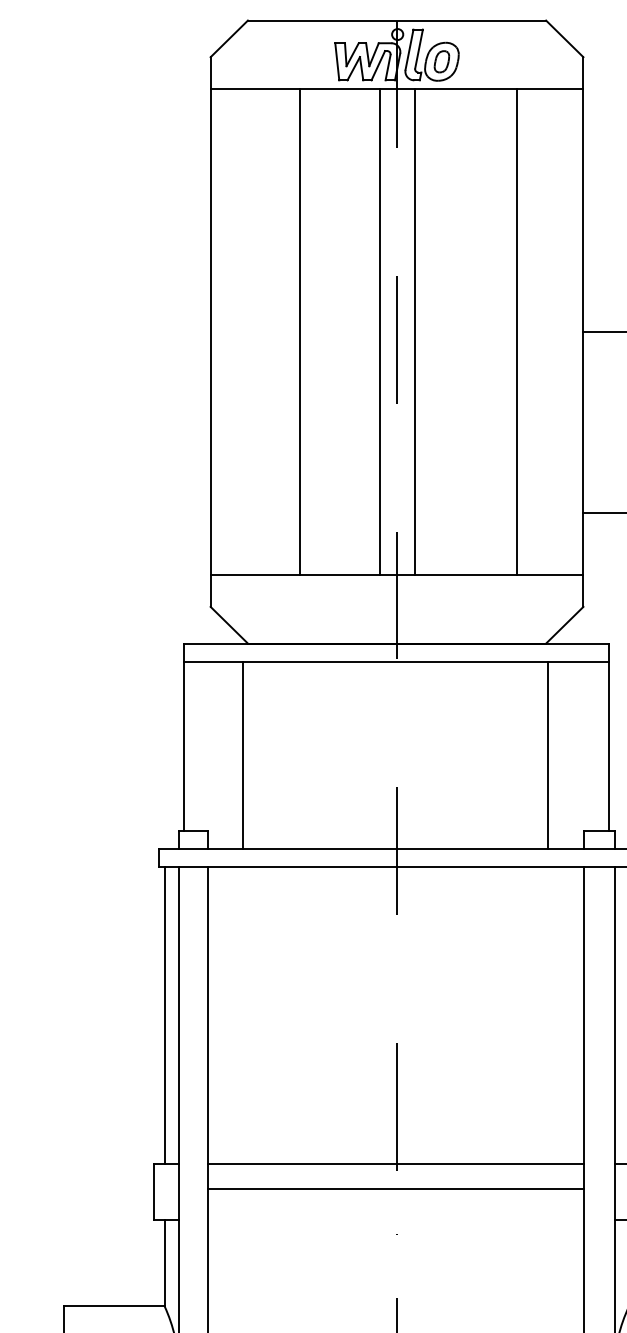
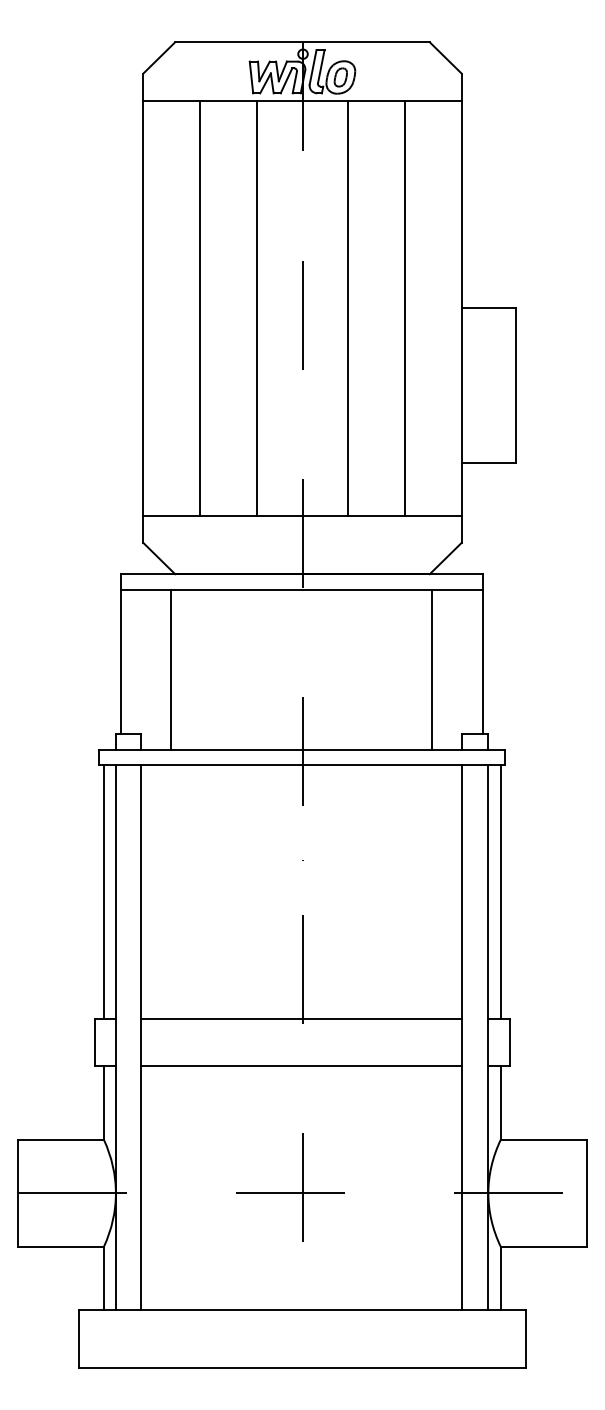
line: (299, 331) -> (199, 307), moved
line: (380, 331) -> (257, 307), moved
line: (414, 331) -> (347, 307), moved
line: (395, 1189) -> (301, 1066), moved

